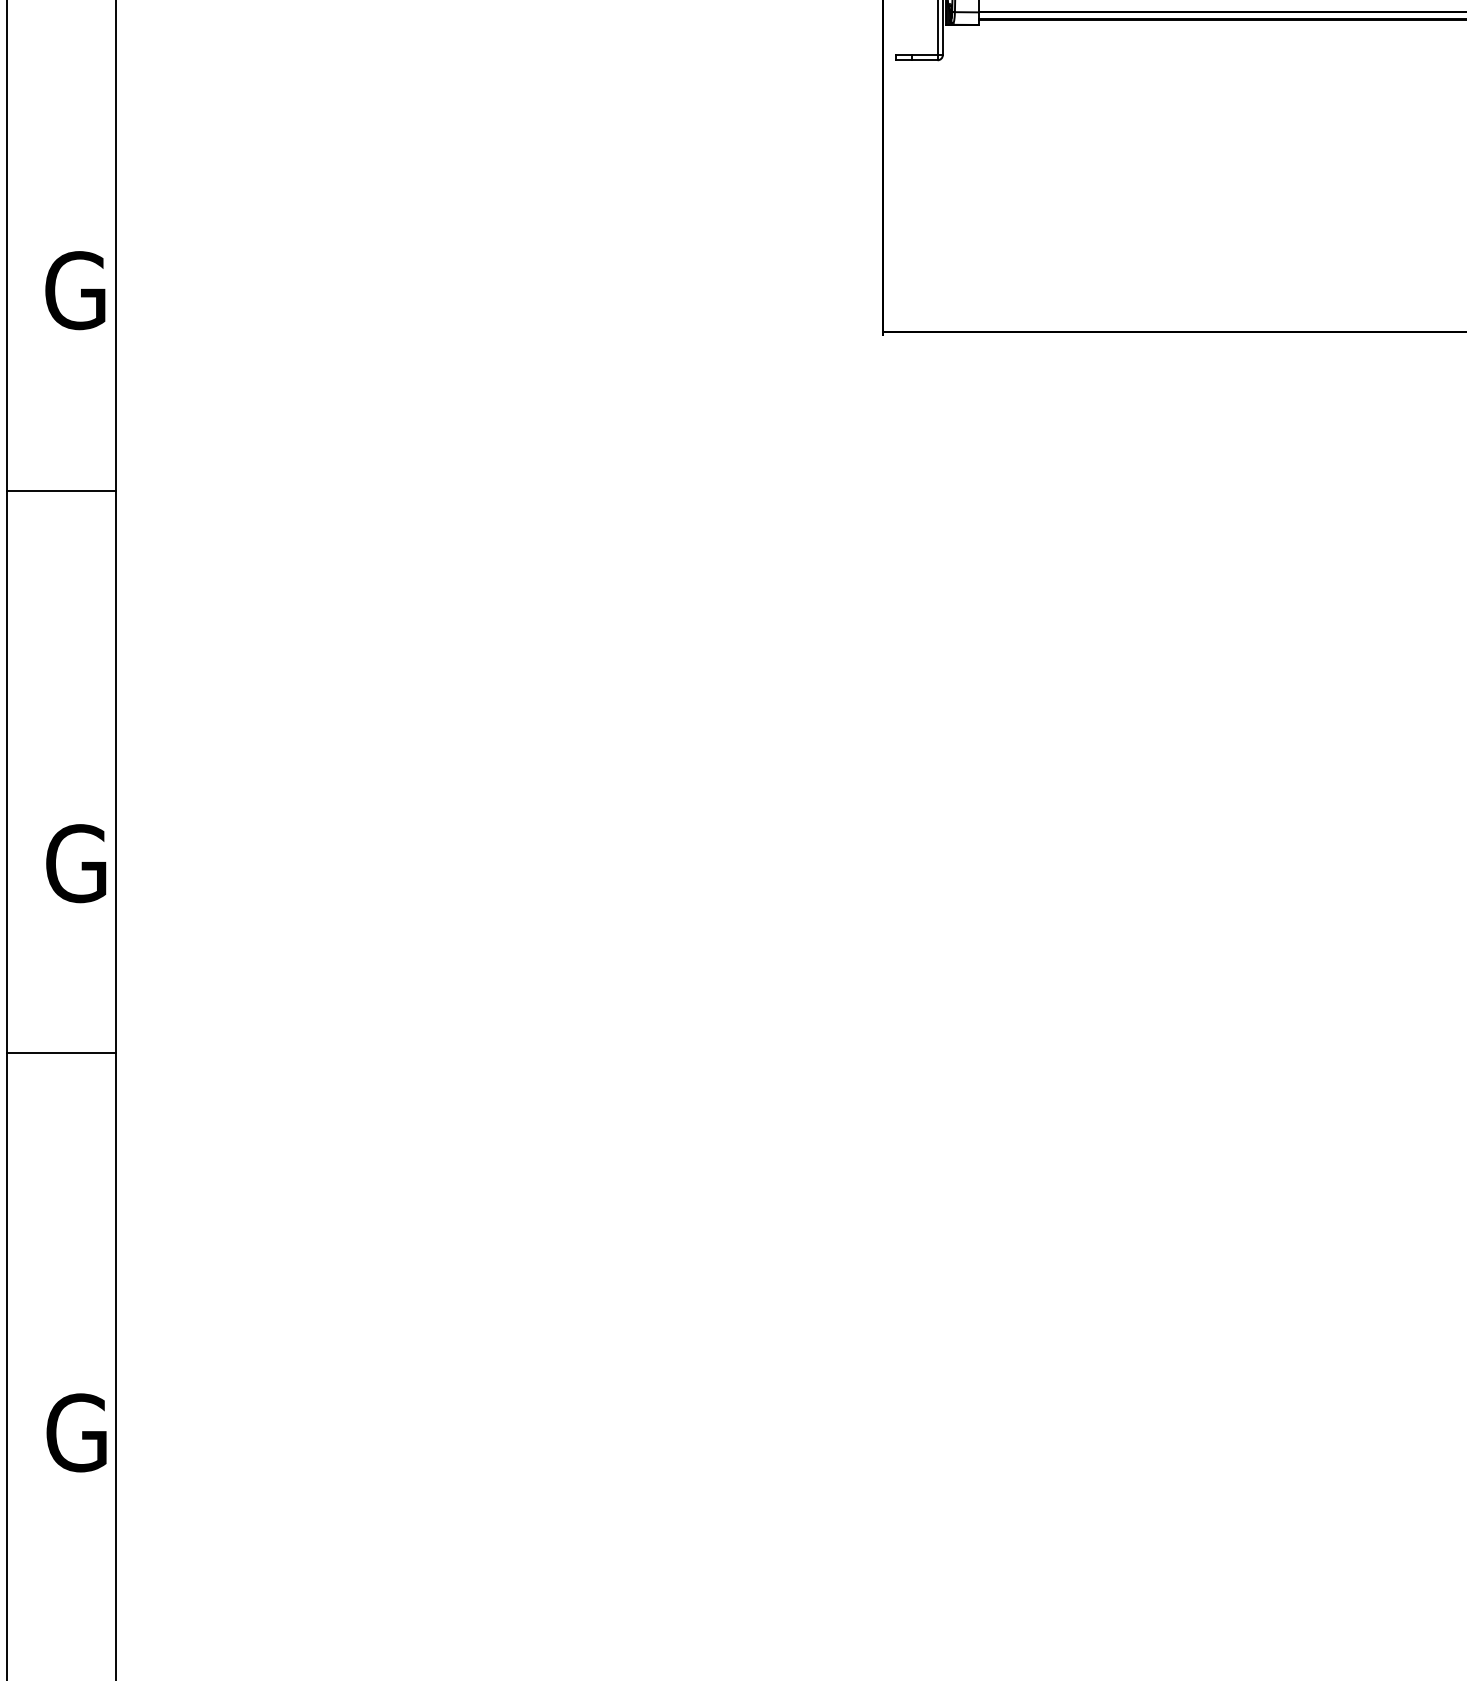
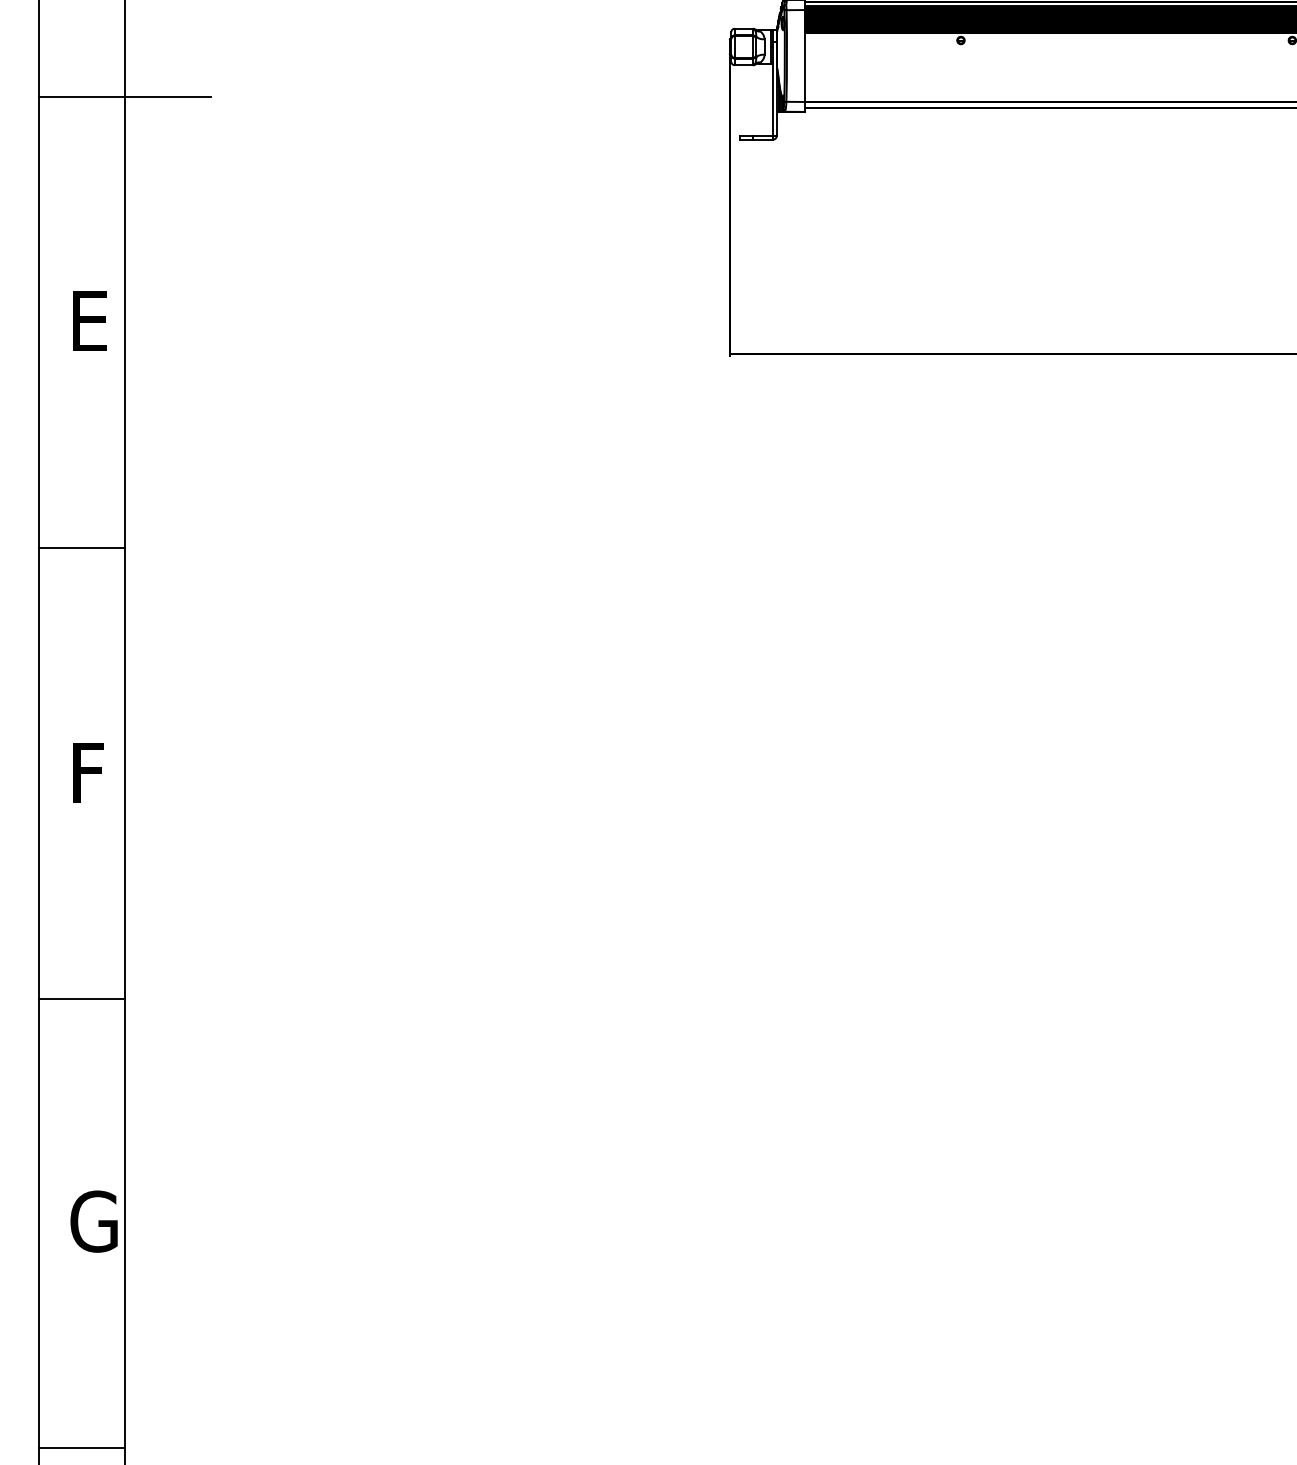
line: (115, 6) -> (124, 97), added
text: (74, 290) -> (92, 321), G -> E
line: (60, 491) -> (81, 548), moved
text: (75, 863) -> (93, 772), G -> F
line: (60, 1052) -> (81, 998), moved

